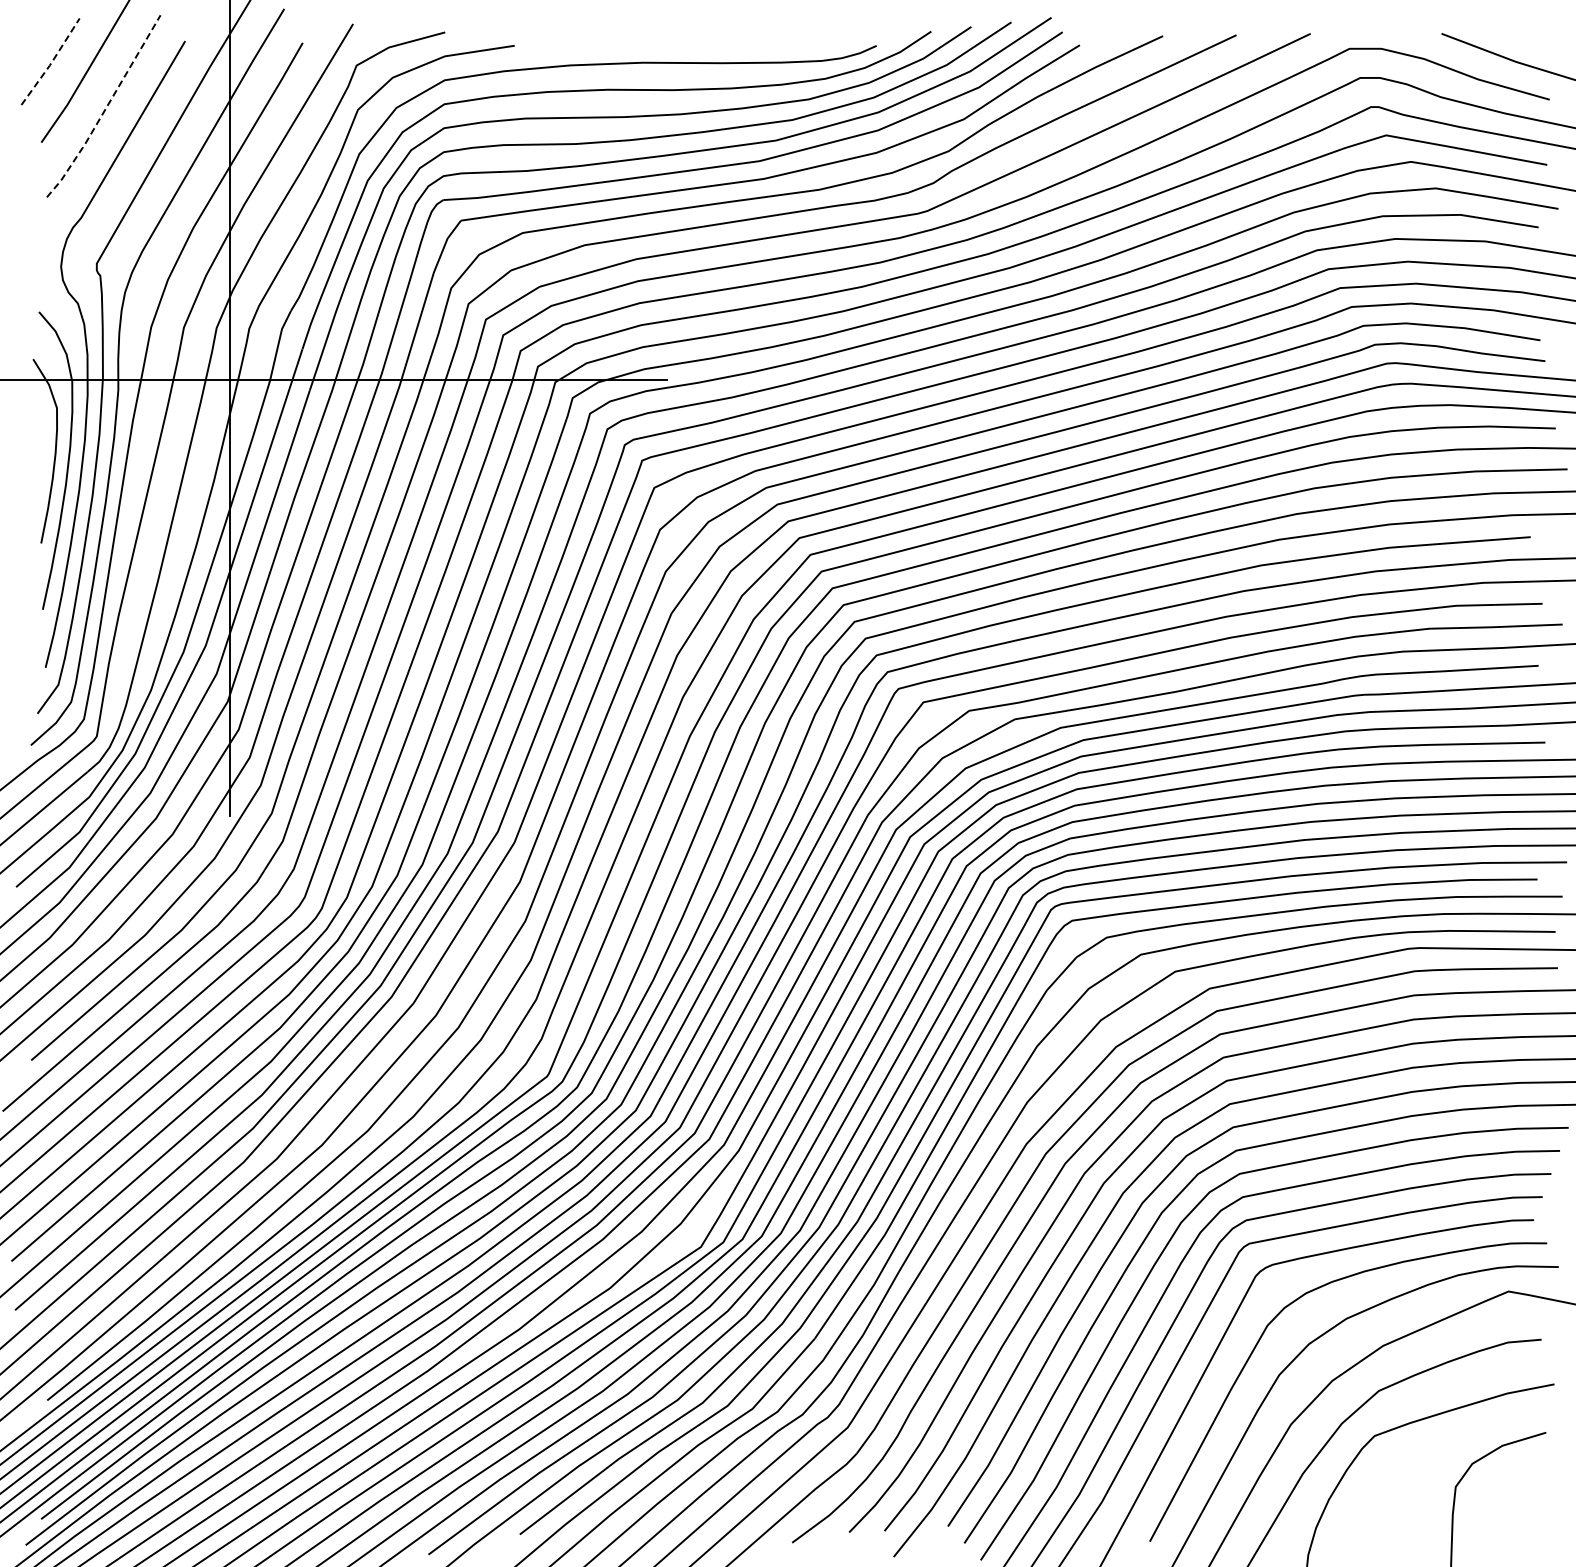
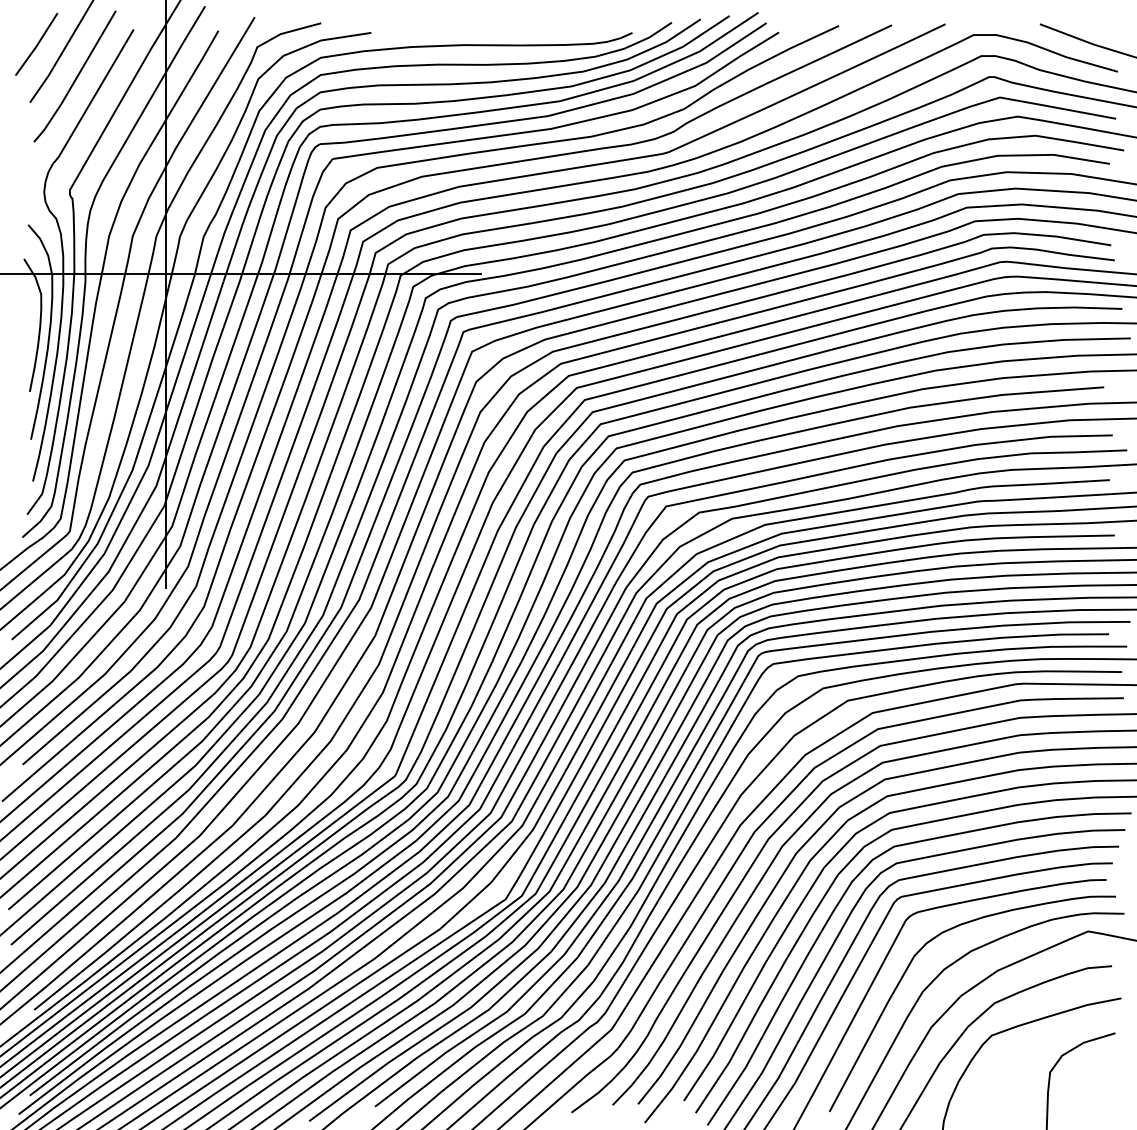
line: (51, 63) -> (37, 45), dashed -> solid
line: (105, 109) -> (76, 78), dashed -> solid

